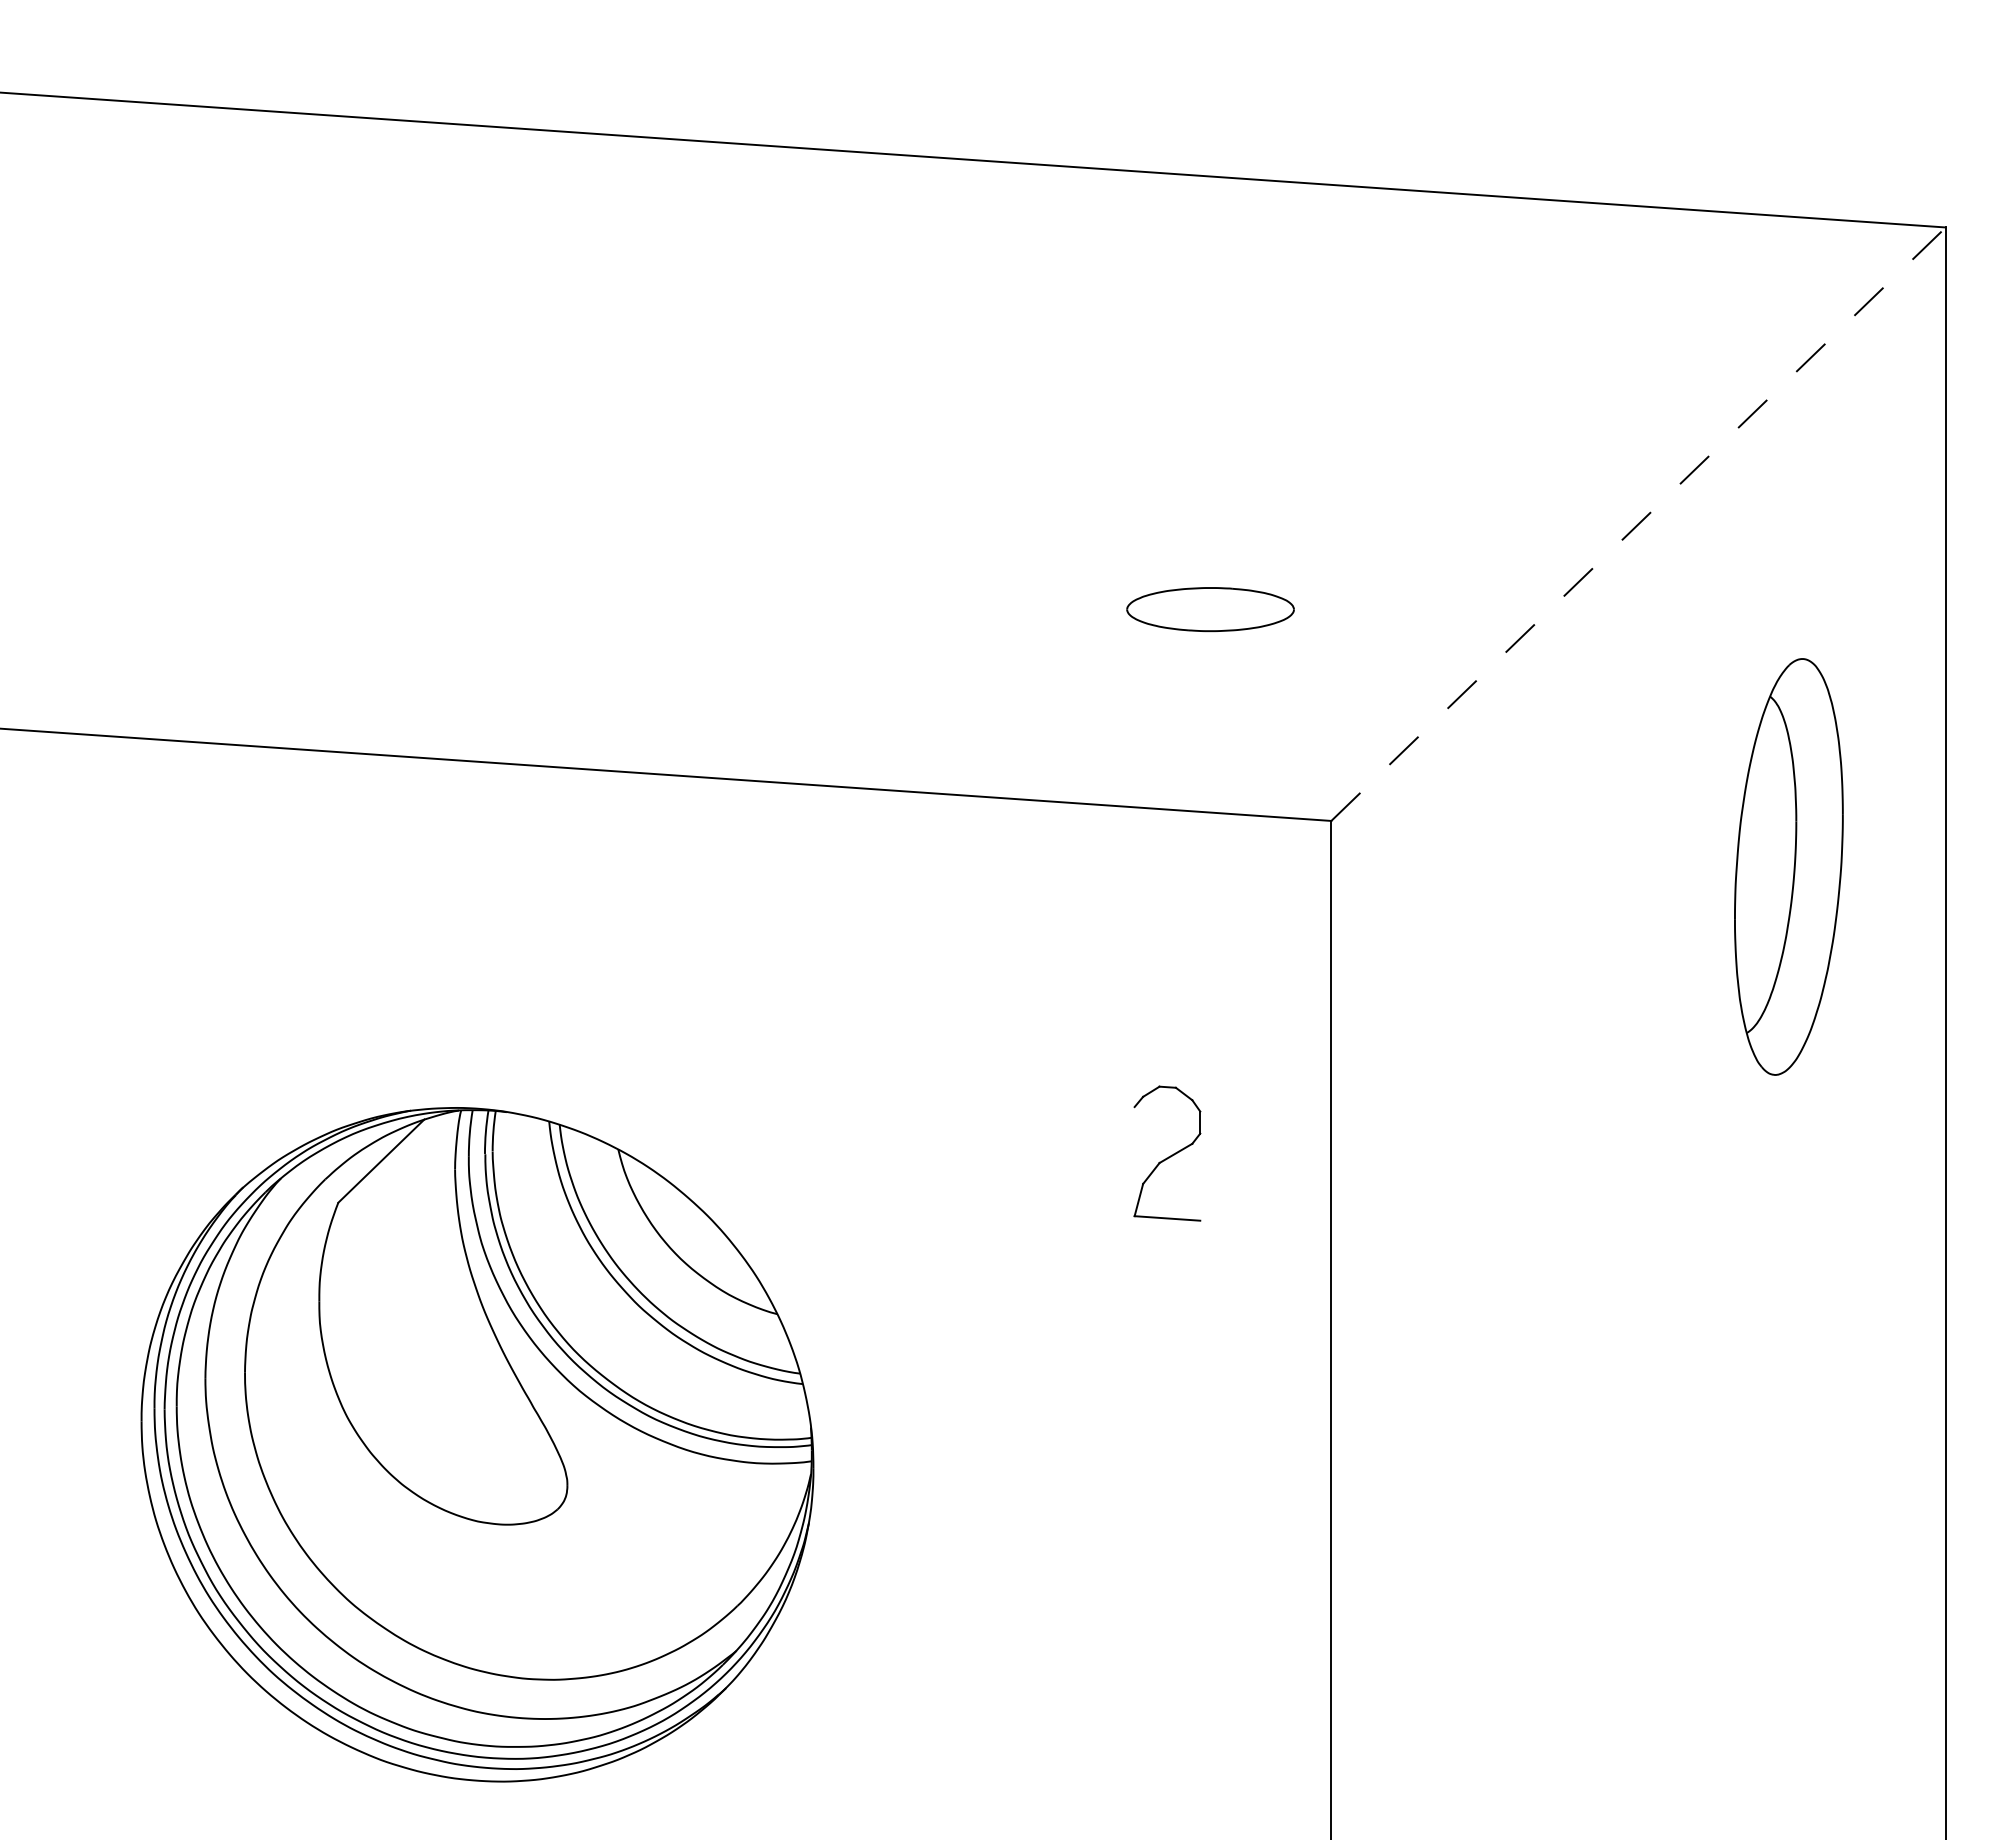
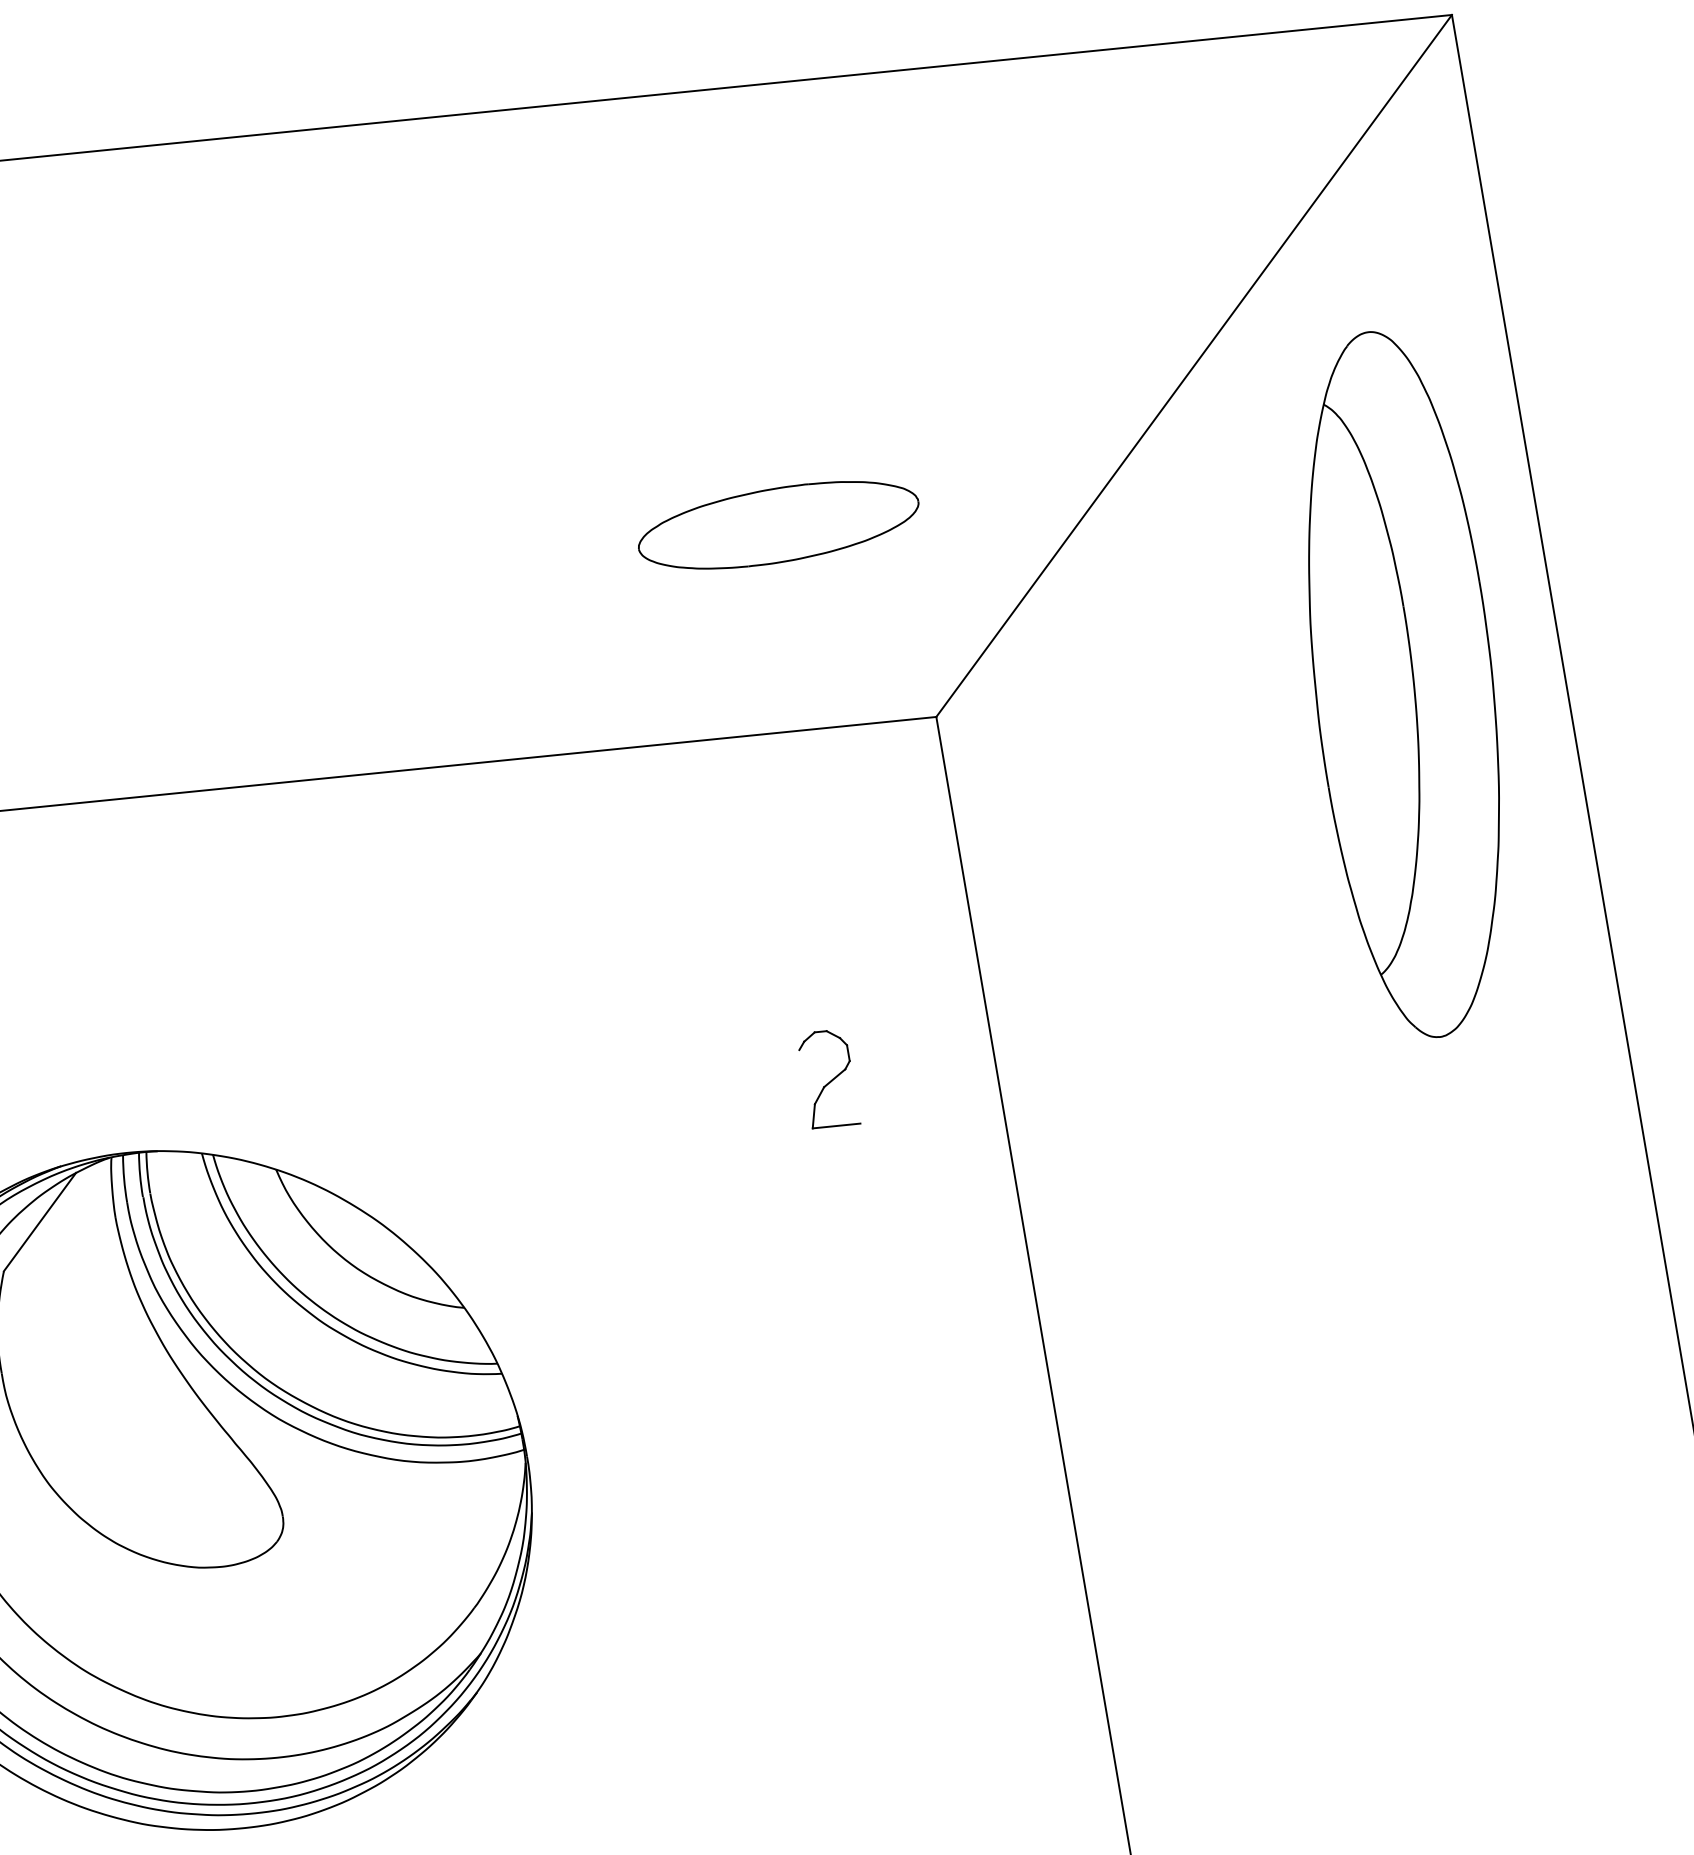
line: (1638, 523) -> (1193, 365), dashed -> solid
part: (1210, 609) -> (778, 525), size x1.67
part: (1788, 866) -> (1403, 684), size x1.67
part: (1166, 1153) -> (827, 1079), size x0.71

